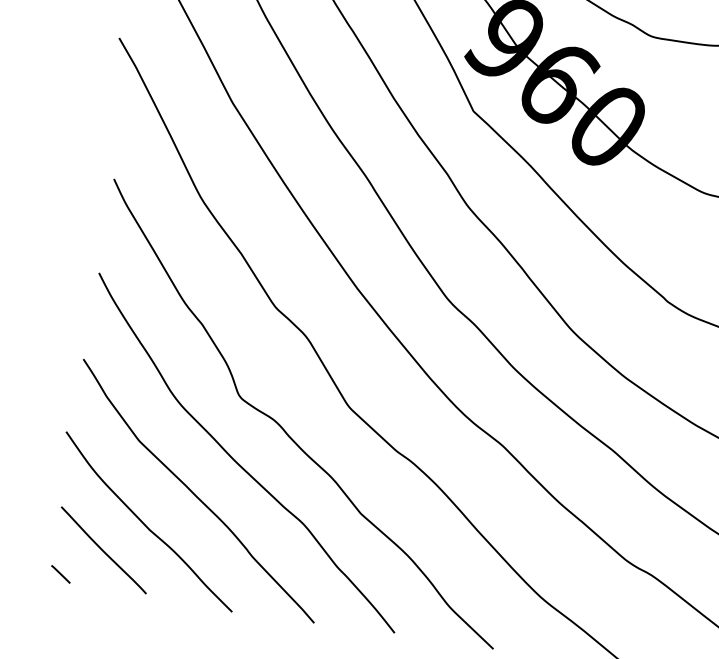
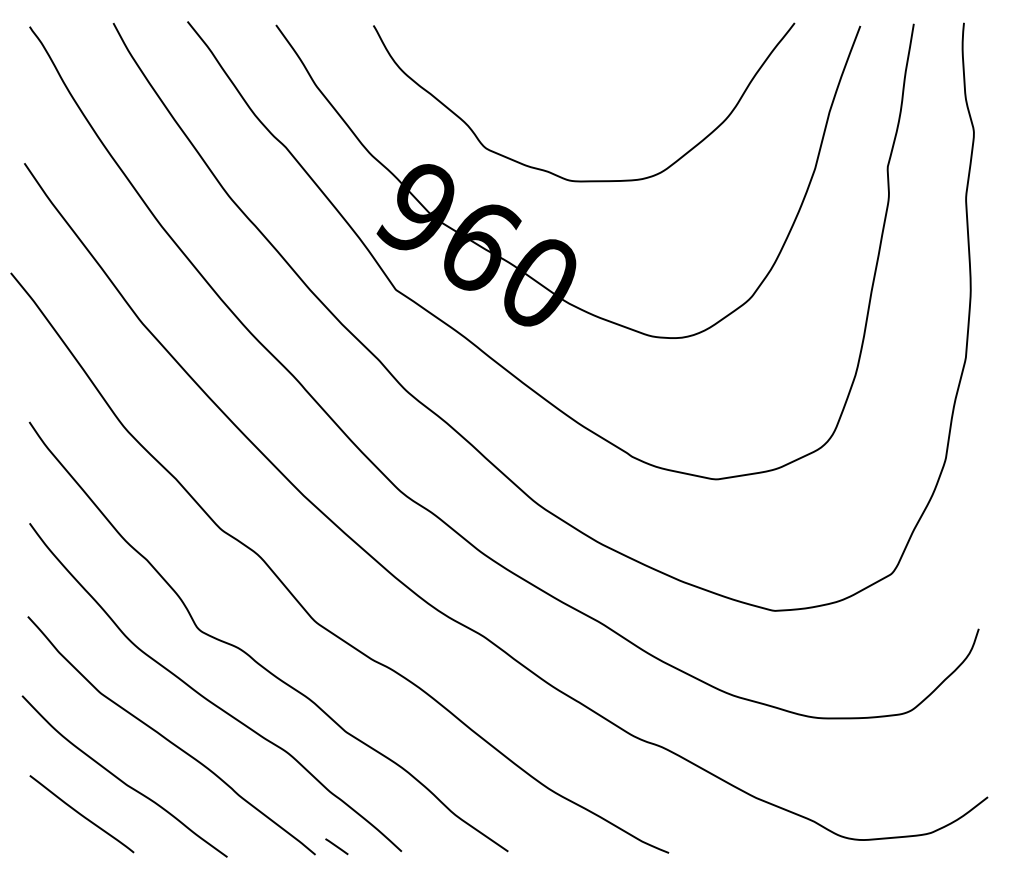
line: (60, 574) -> (336, 846), moved

